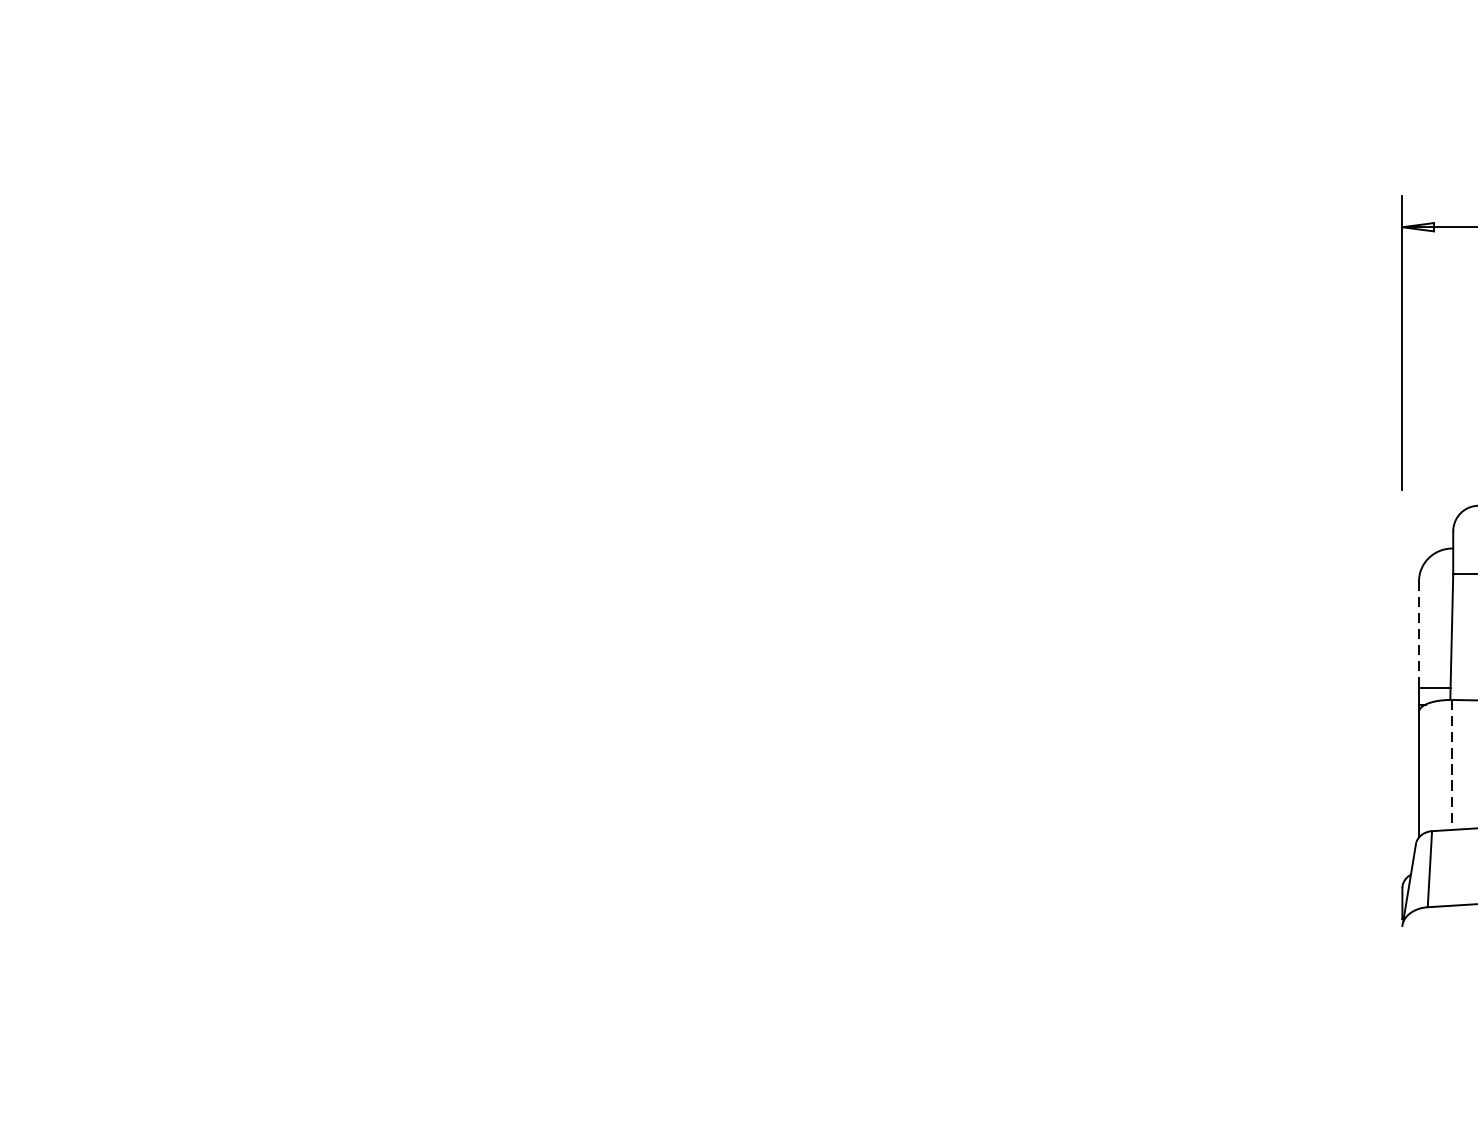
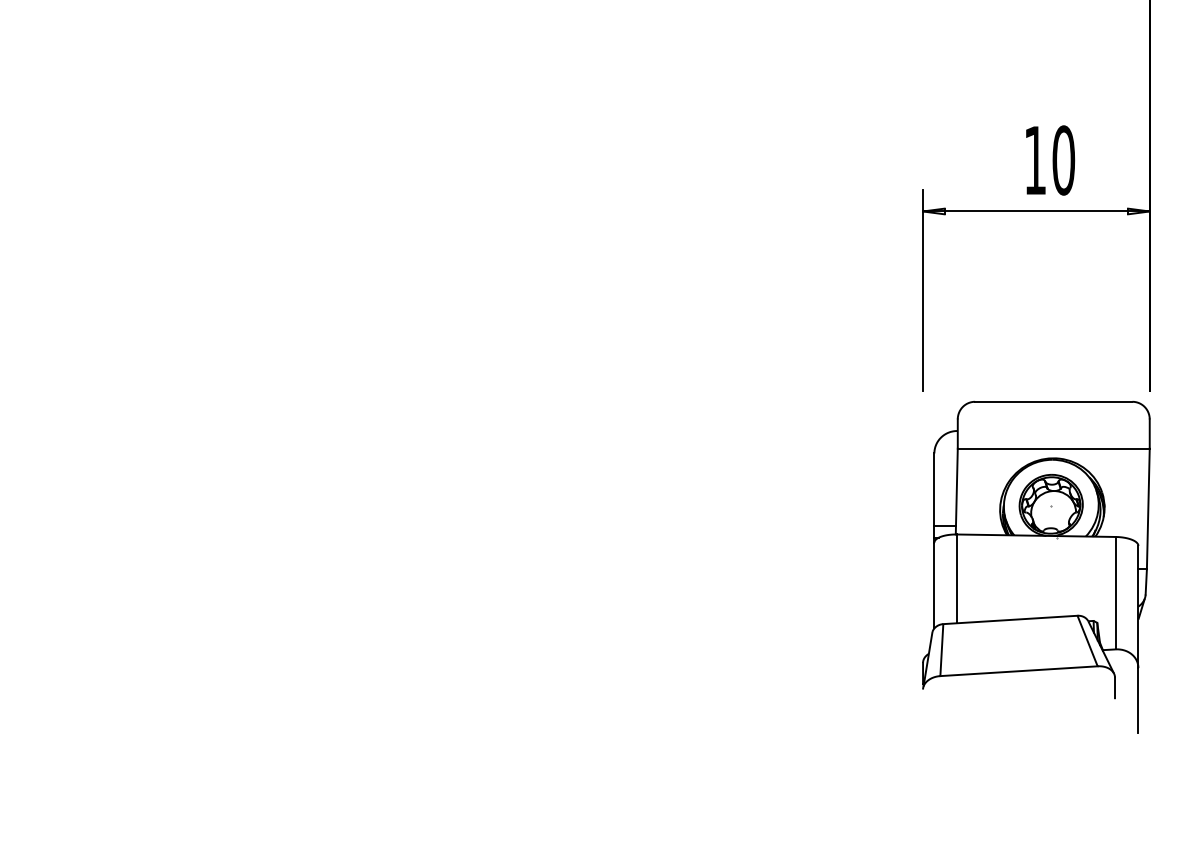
line: (1419, 634) -> (934, 489), dashed -> solid
line: (1452, 765) -> (957, 579), dashed -> solid

